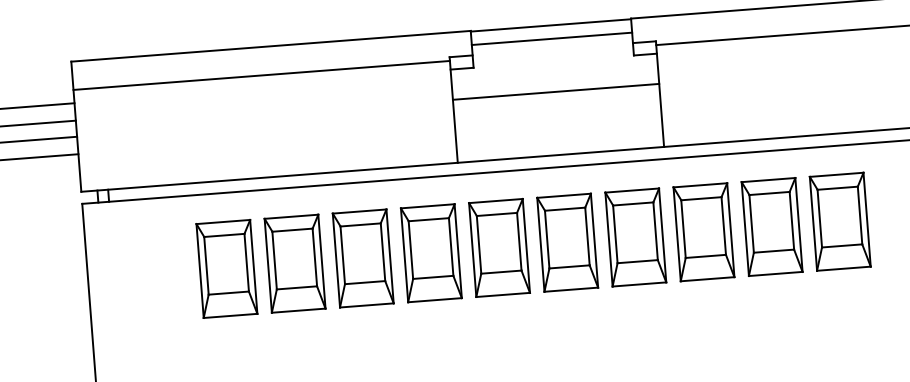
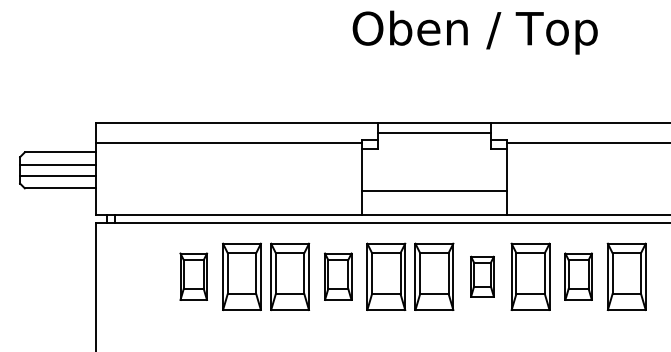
line: (556, 92) -> (434, 191), moved
part: (771, 226) -> (578, 276), size x0.7
part: (635, 236) -> (482, 276), size x0.6
part: (431, 252) -> (338, 276), size x0.7
part: (226, 268) -> (193, 276), size x0.7

